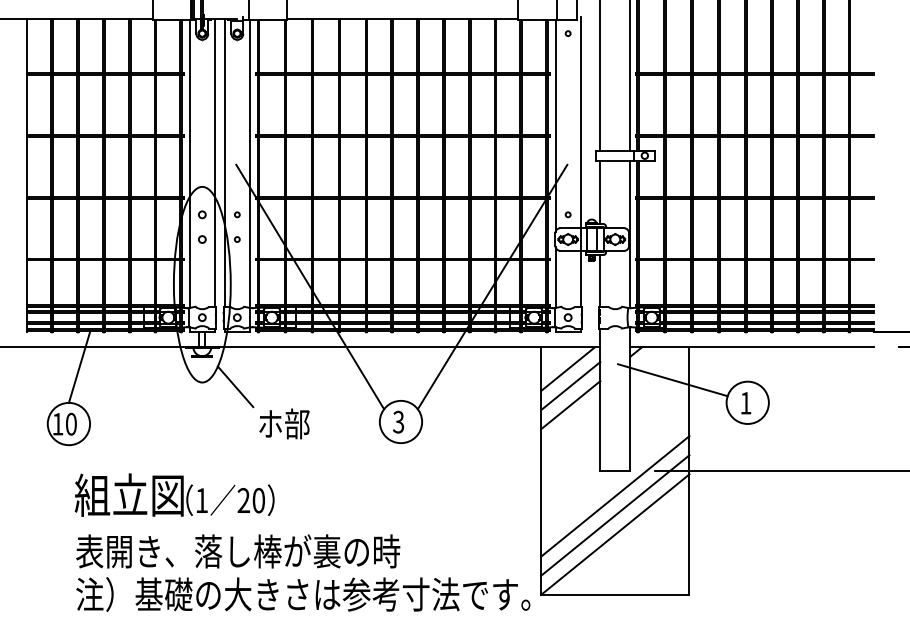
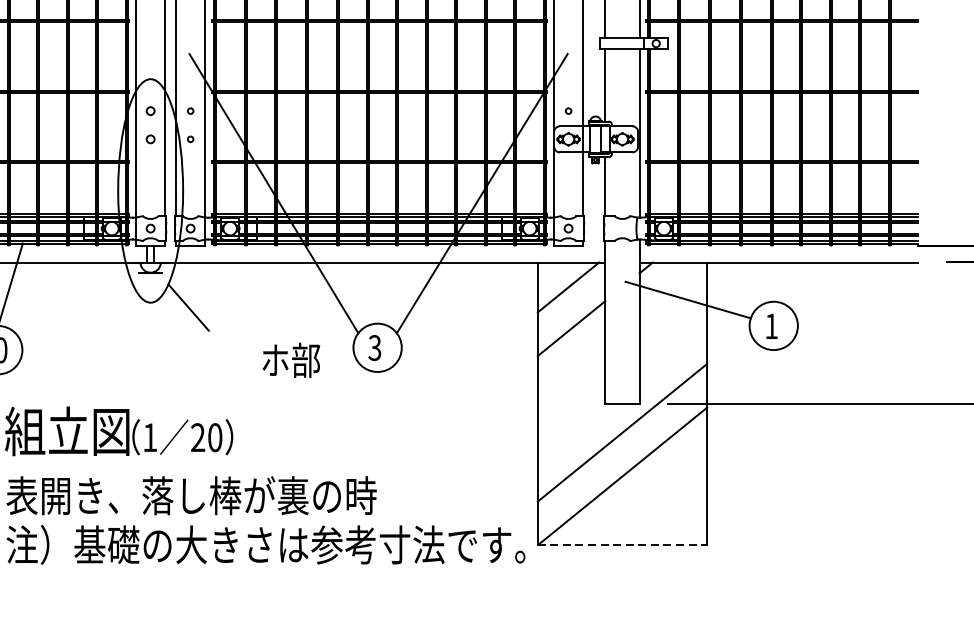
line: (570, 386) -> (571, 307), removed
text: (284, 423) -> (291, 359), moved
line: (615, 515) -> (622, 454), removed
line: (615, 594) -> (622, 544), solid -> dashed

